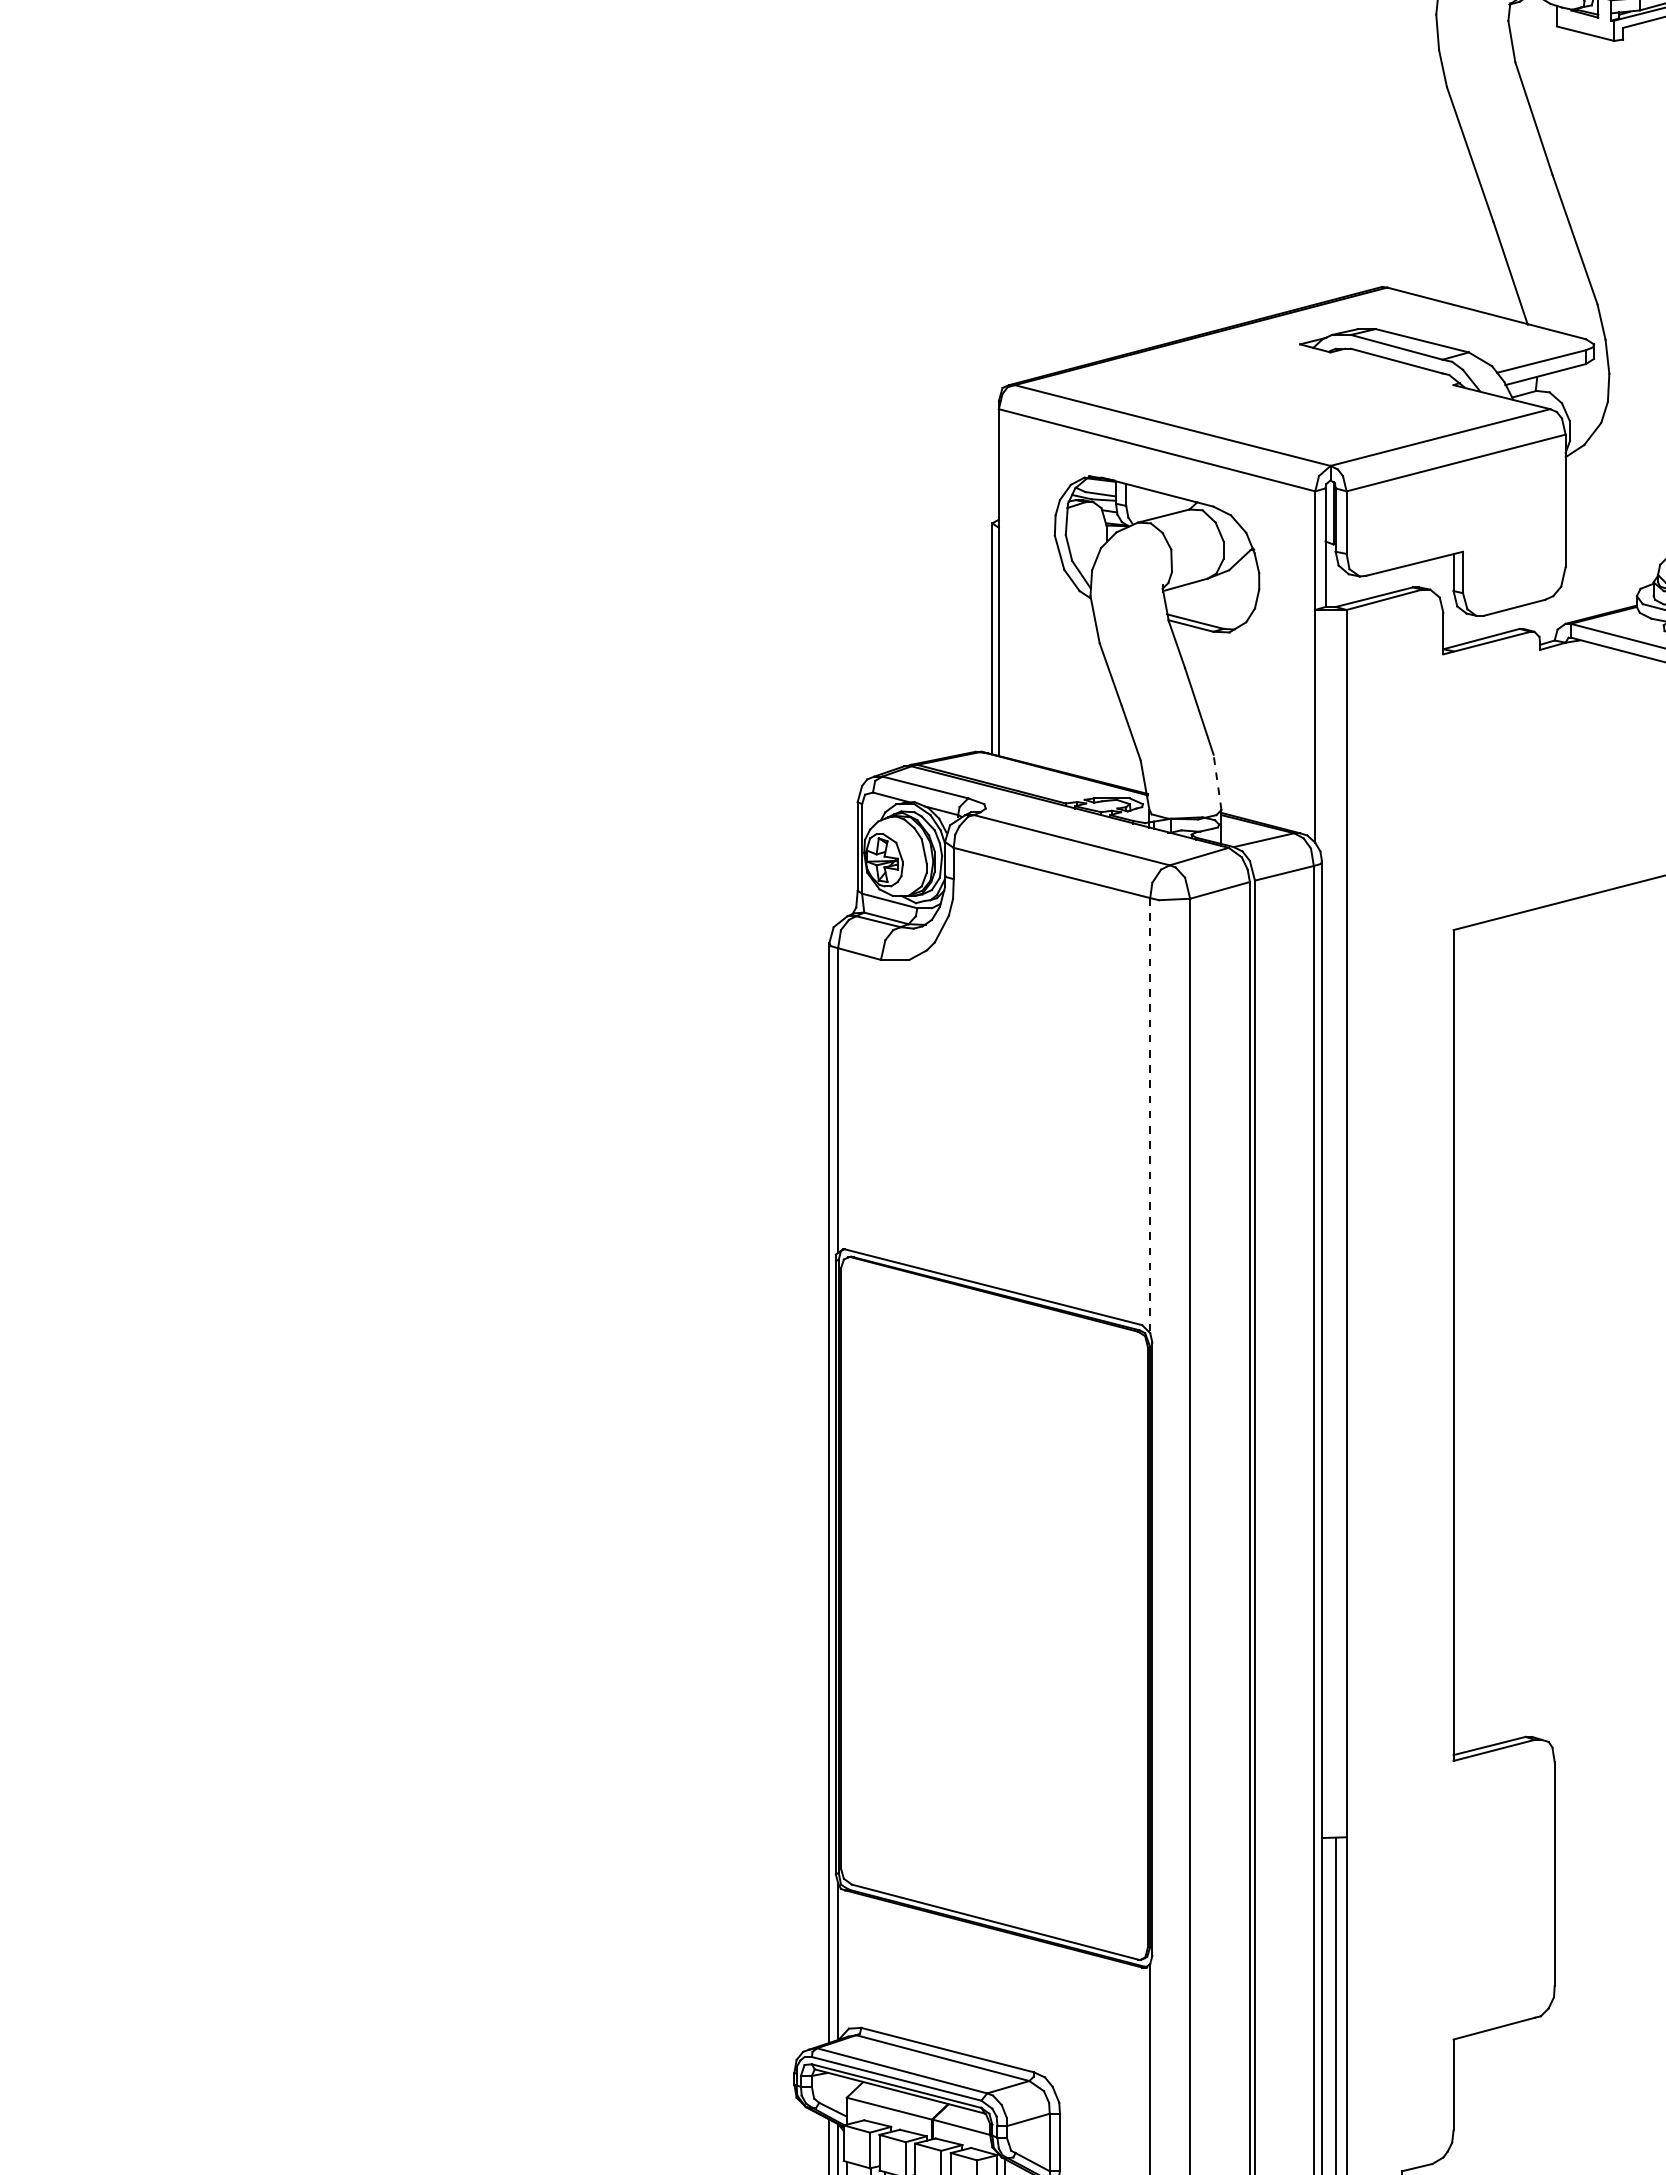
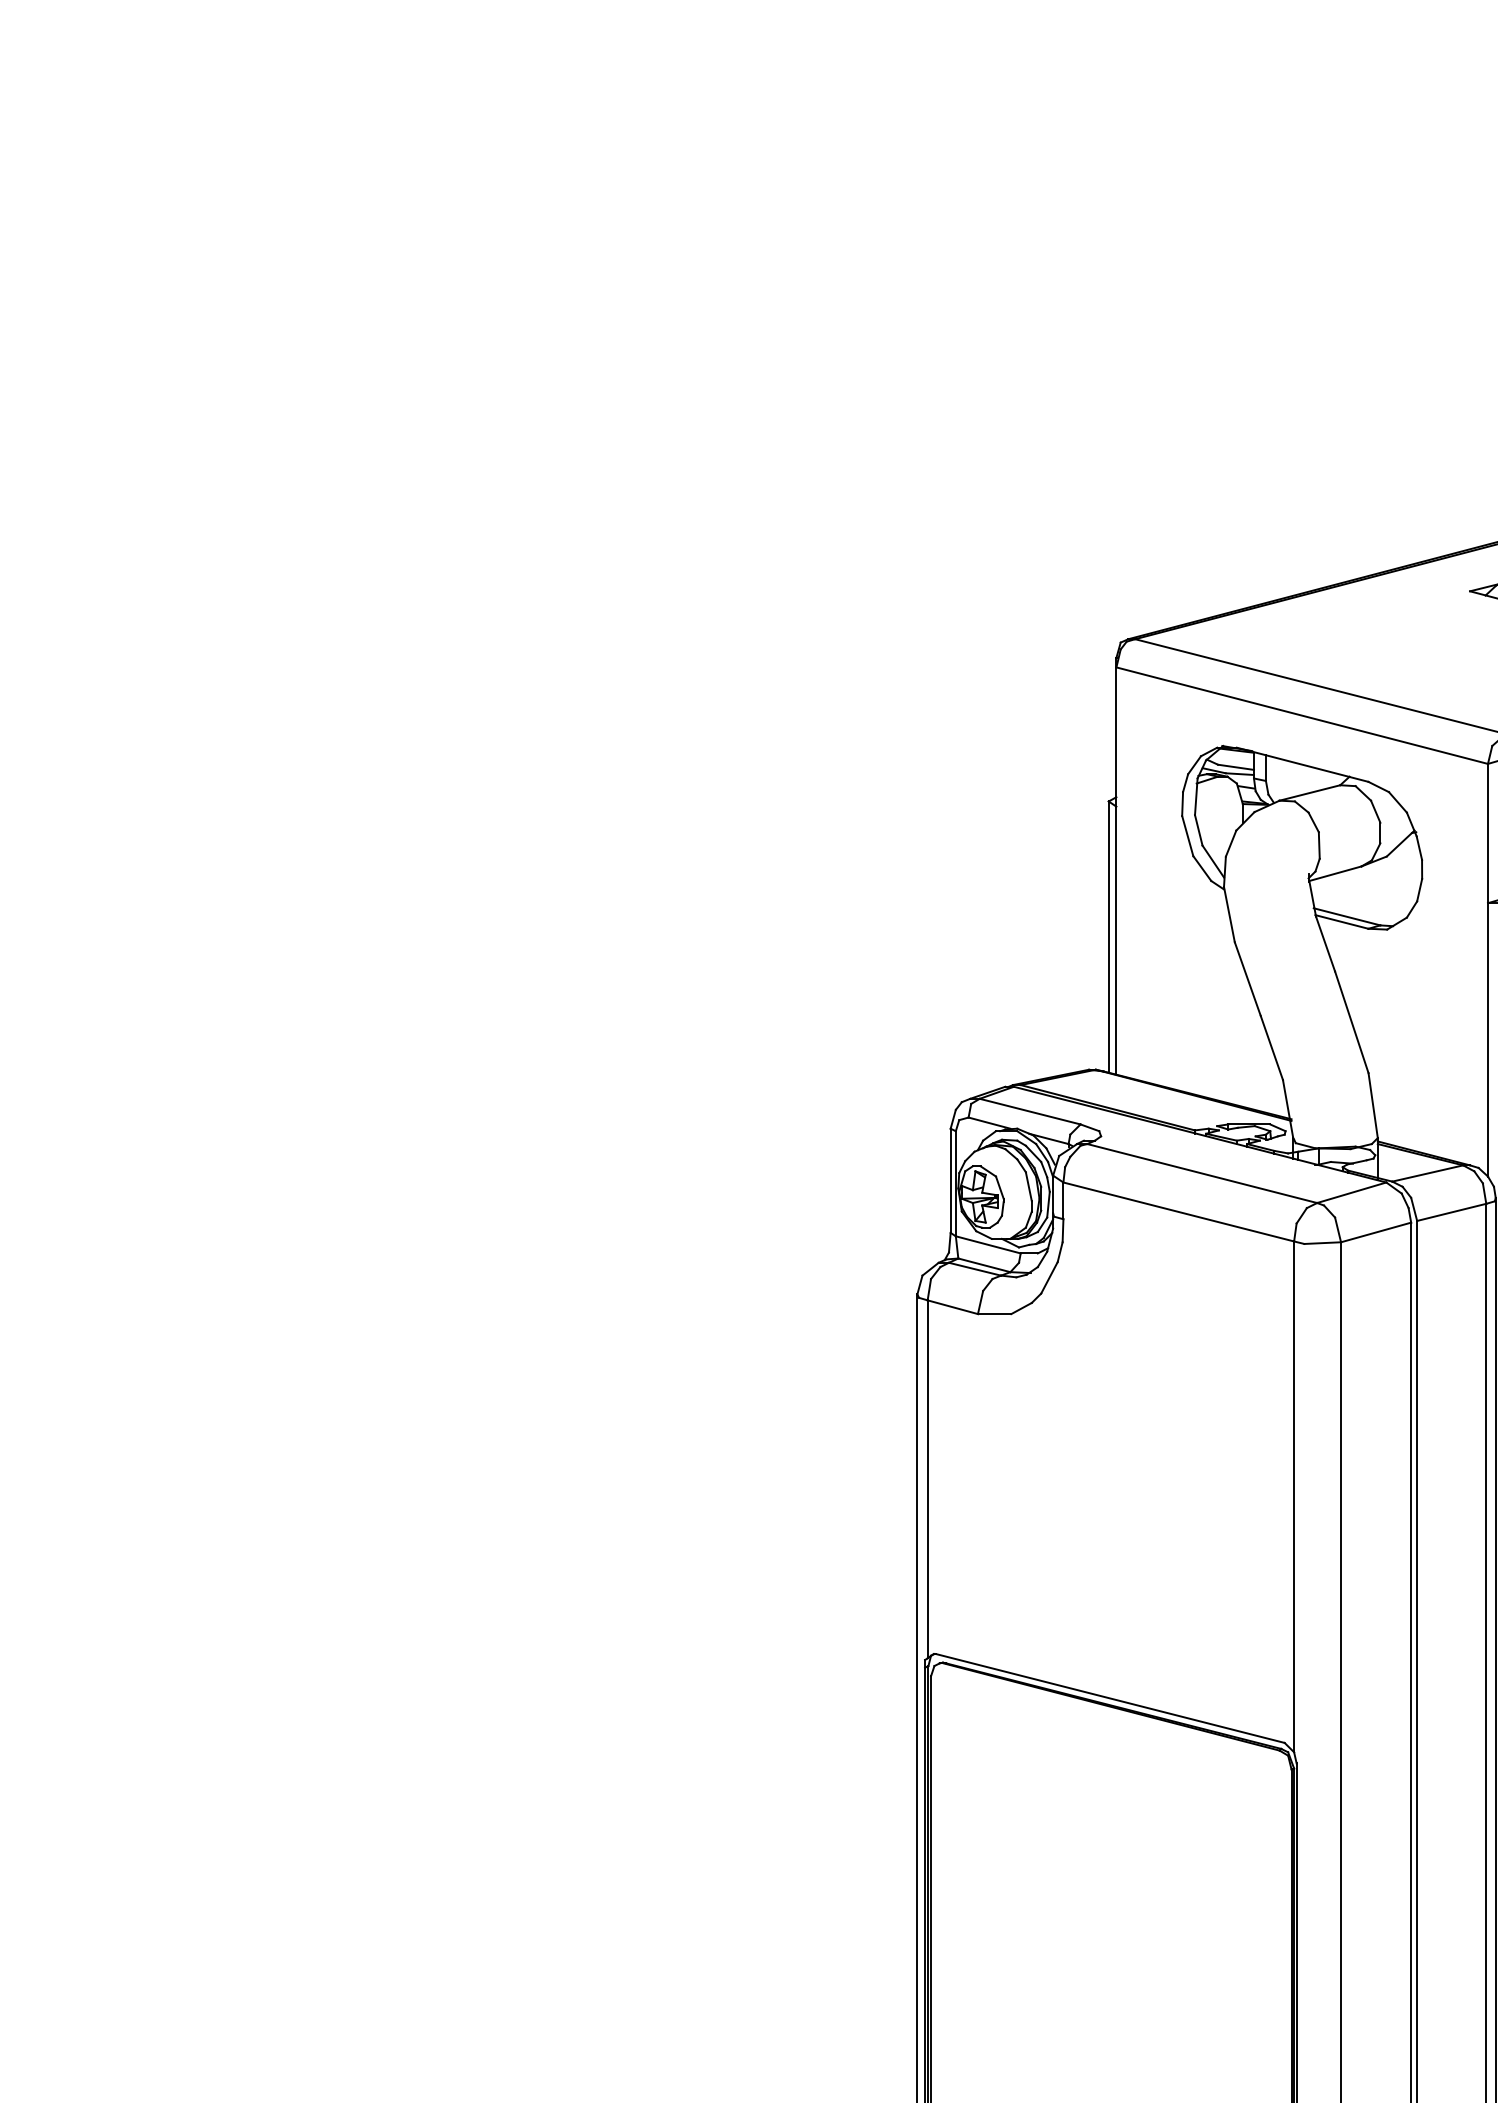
line: (1217, 782) -> (1373, 1105), dashed -> solid
line: (1150, 1115) -> (1294, 1496), dashed -> solid

